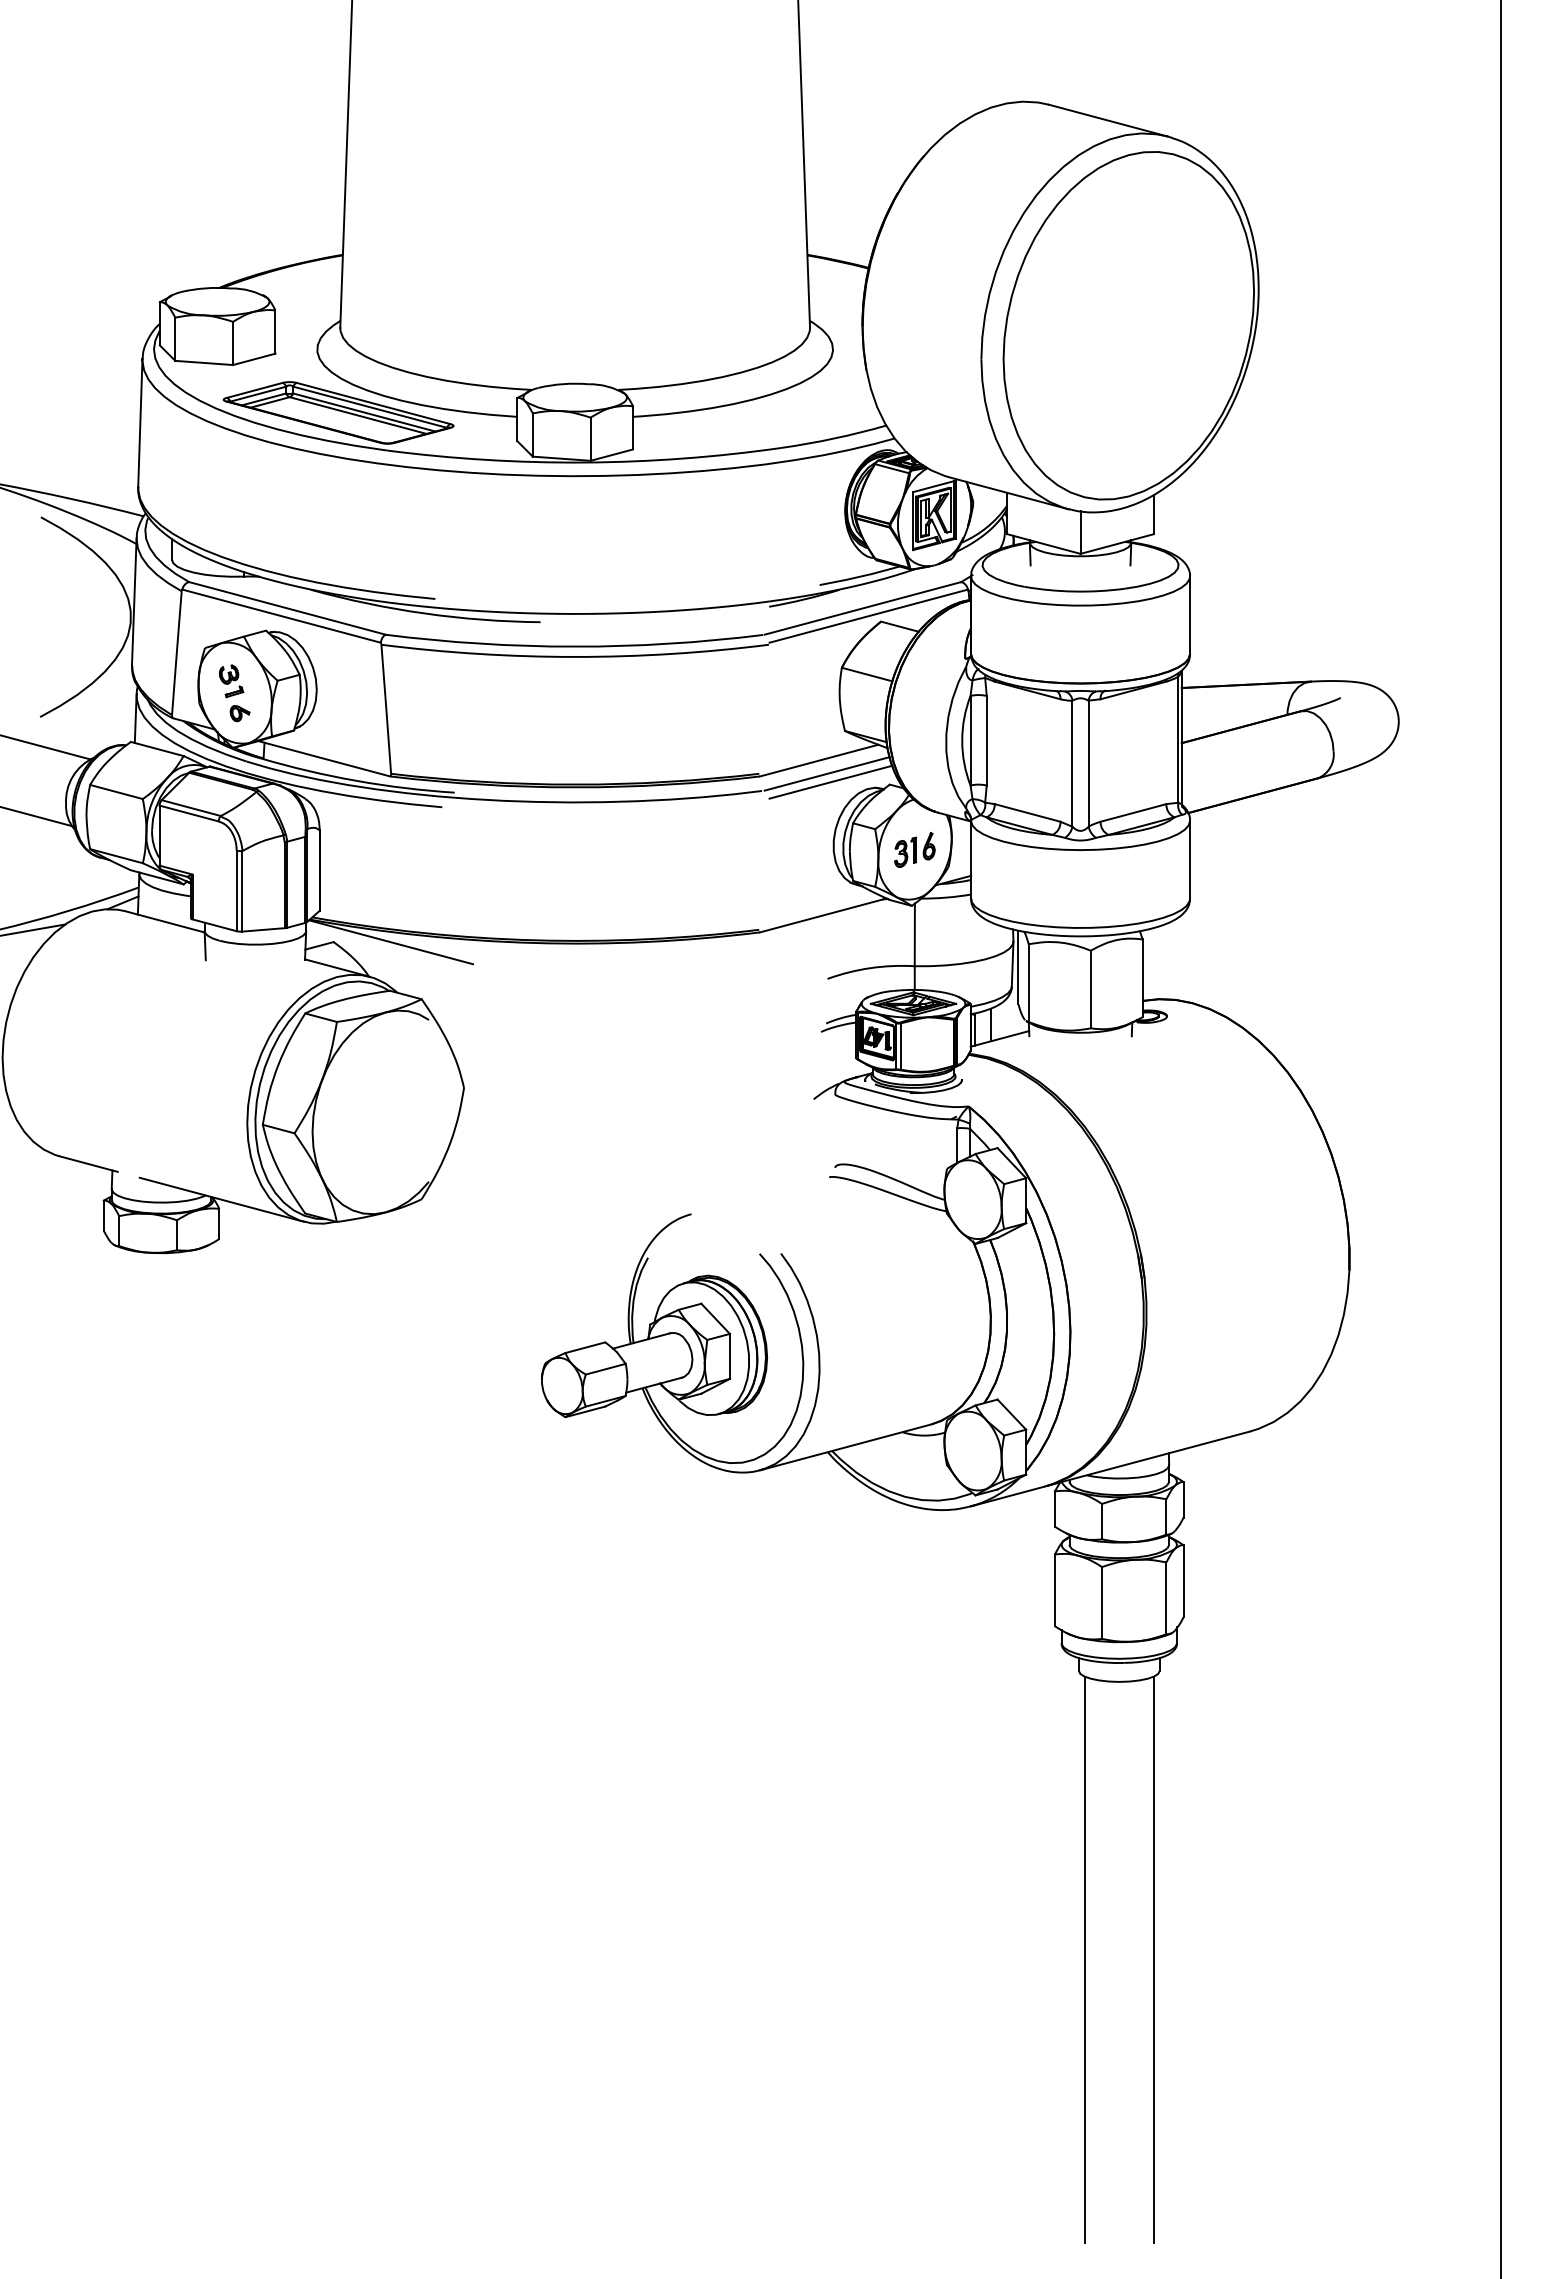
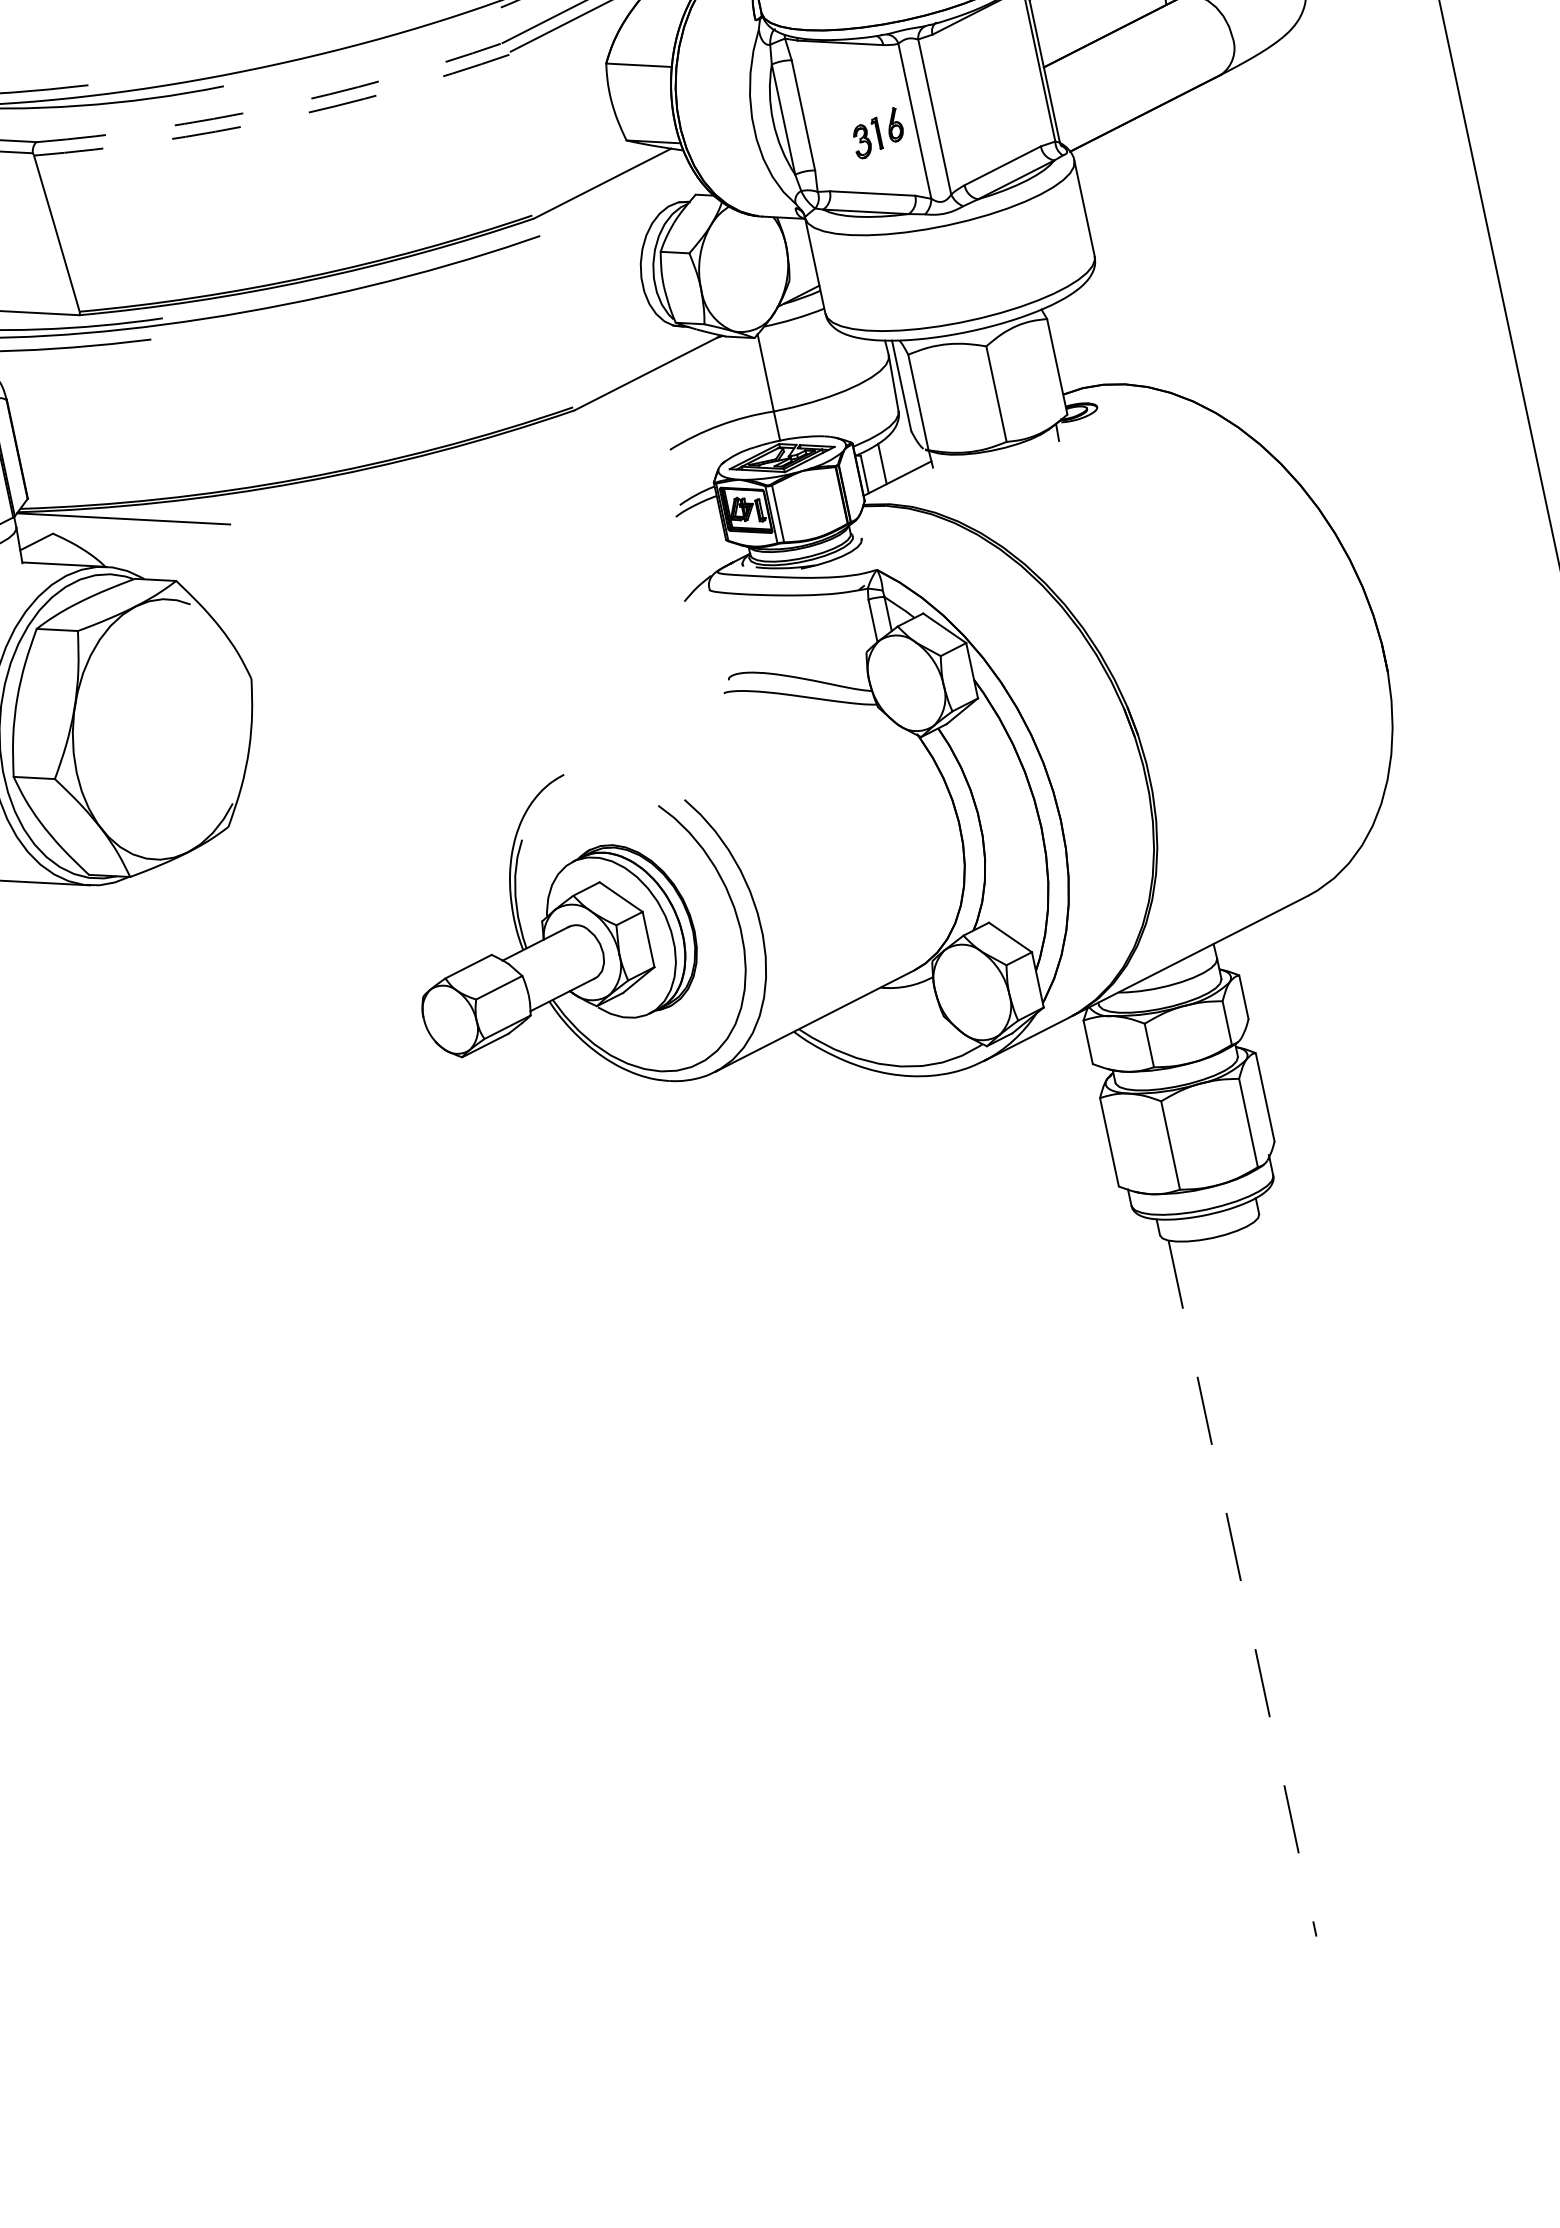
arc: (574, 646) -> (271, 107), solid -> dashed
arc: (575, 656) -> (275, 119), solid -> dashed
line: (826, 773) -> (614, 197), removed
line: (830, 781) -> (621, 206), removed
part: (914, 849) -> (877, 132), moved
line: (1084, 1959) -> (1242, 1588), solid -> dashed
line: (1153, 1959) -> (1327, 1570), removed

